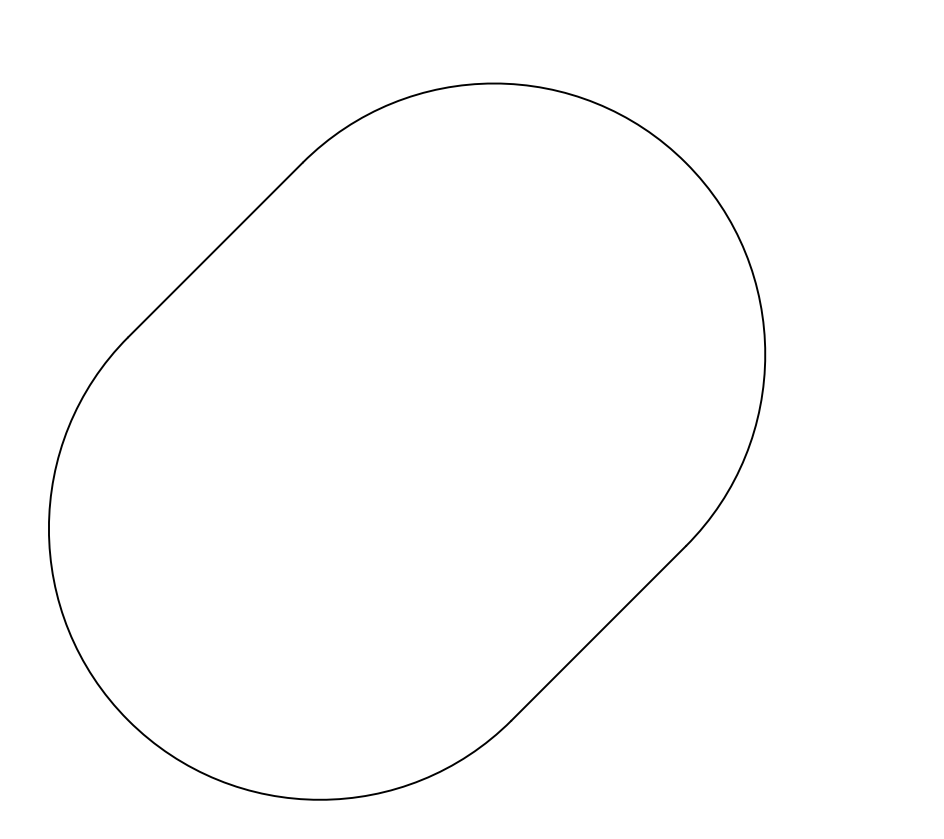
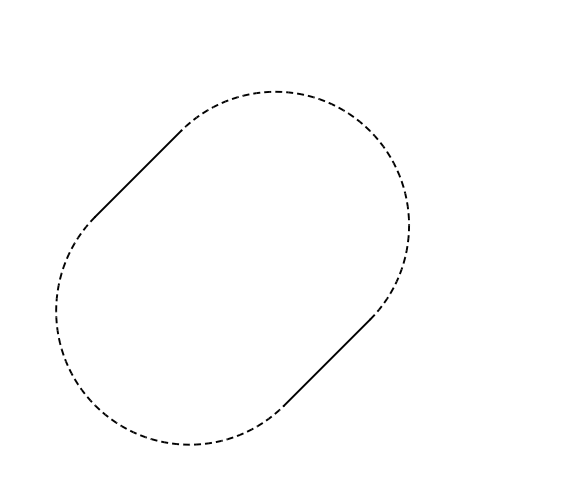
arc: (684, 162) -> (369, 130), solid -> dashed
arc: (128, 720) -> (95, 405), solid -> dashed

